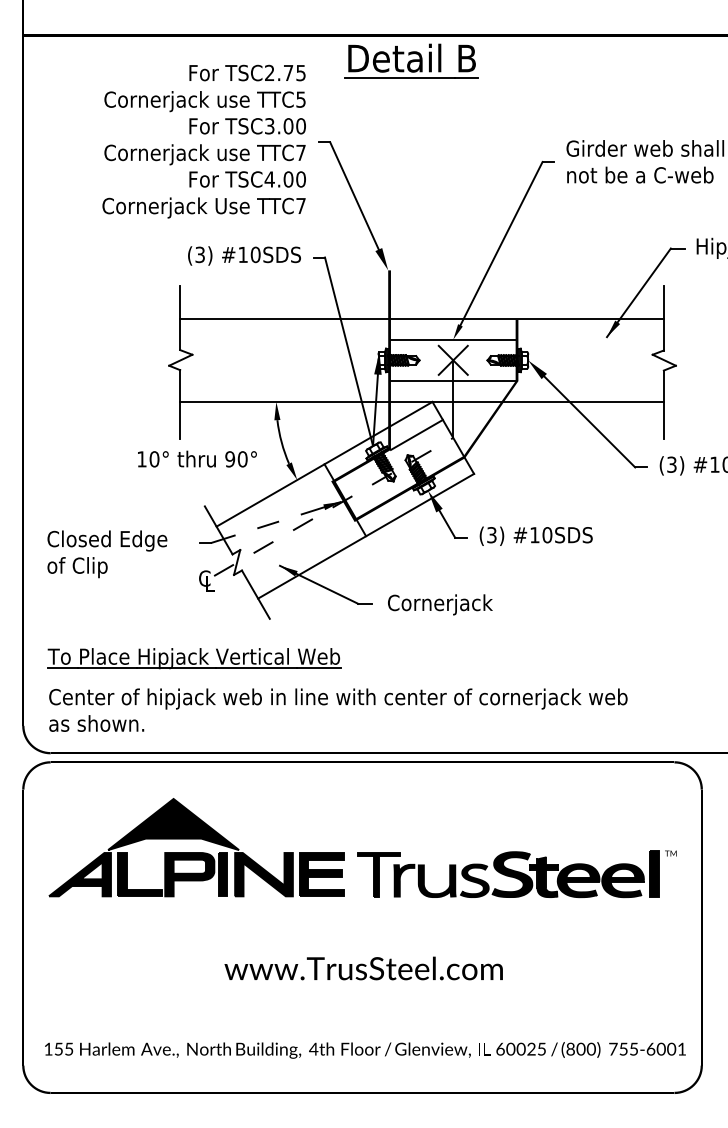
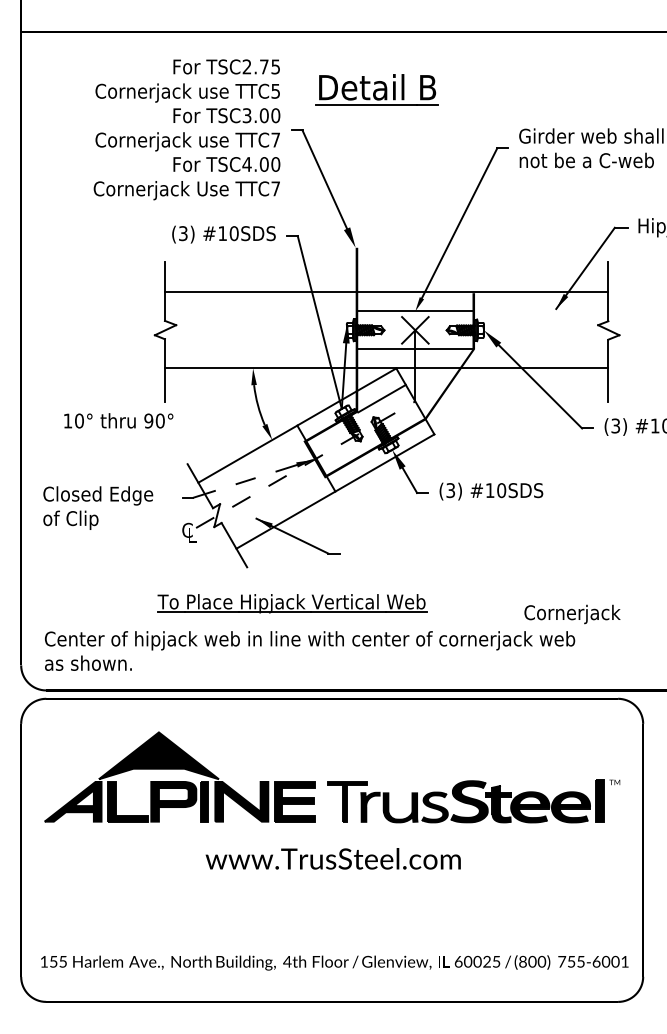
part: (410, 60) -> (376, 89), moved
text: (197, 458) -> (118, 420), moved
text: (440, 604) -> (572, 614), moved
part: (194, 658) -> (292, 603), moved
text: (362, 968) -> (332, 858), moved

